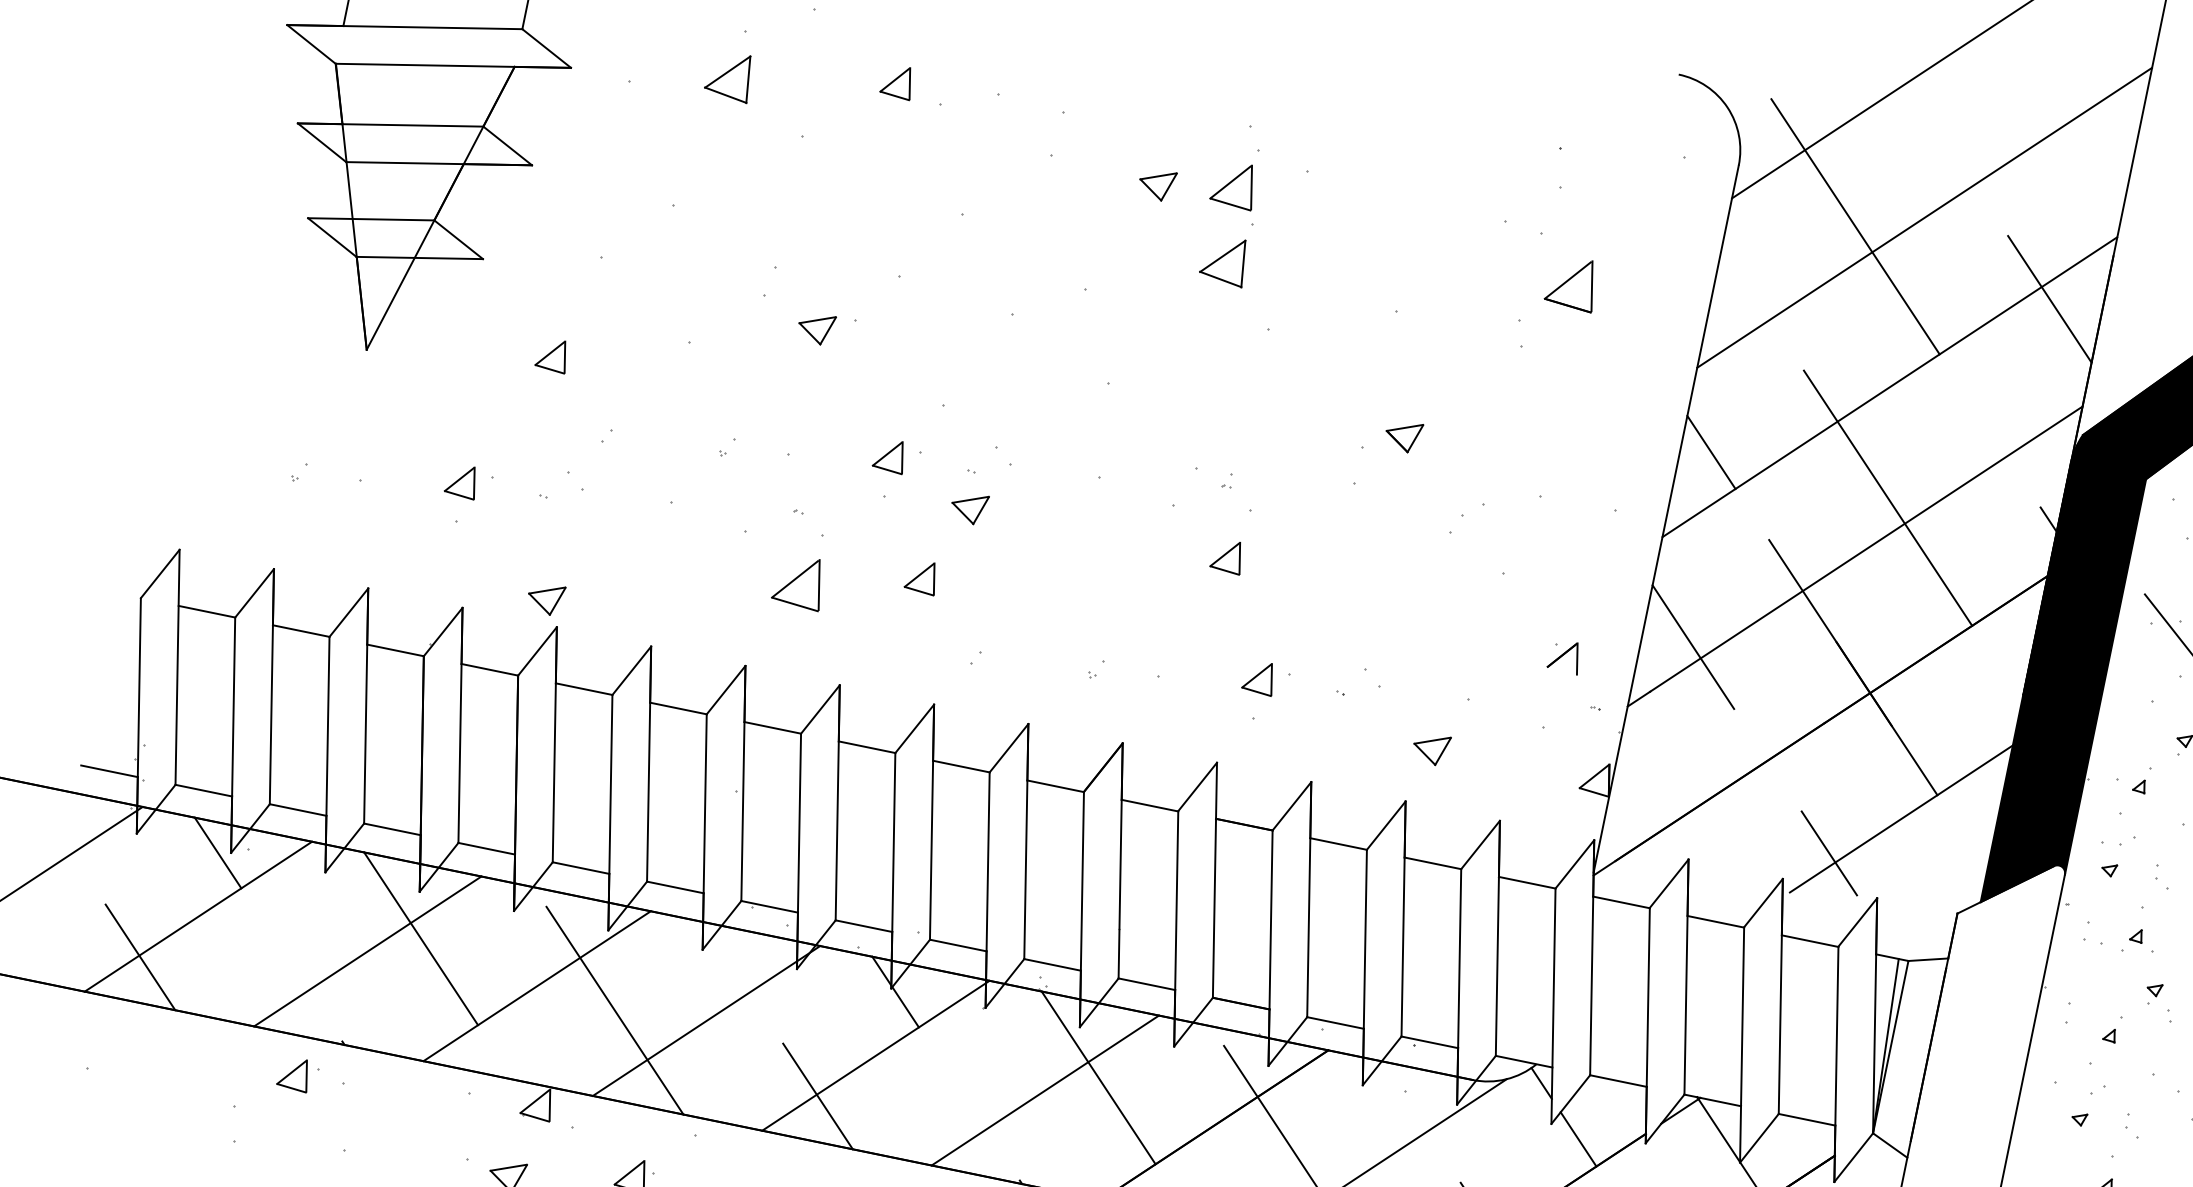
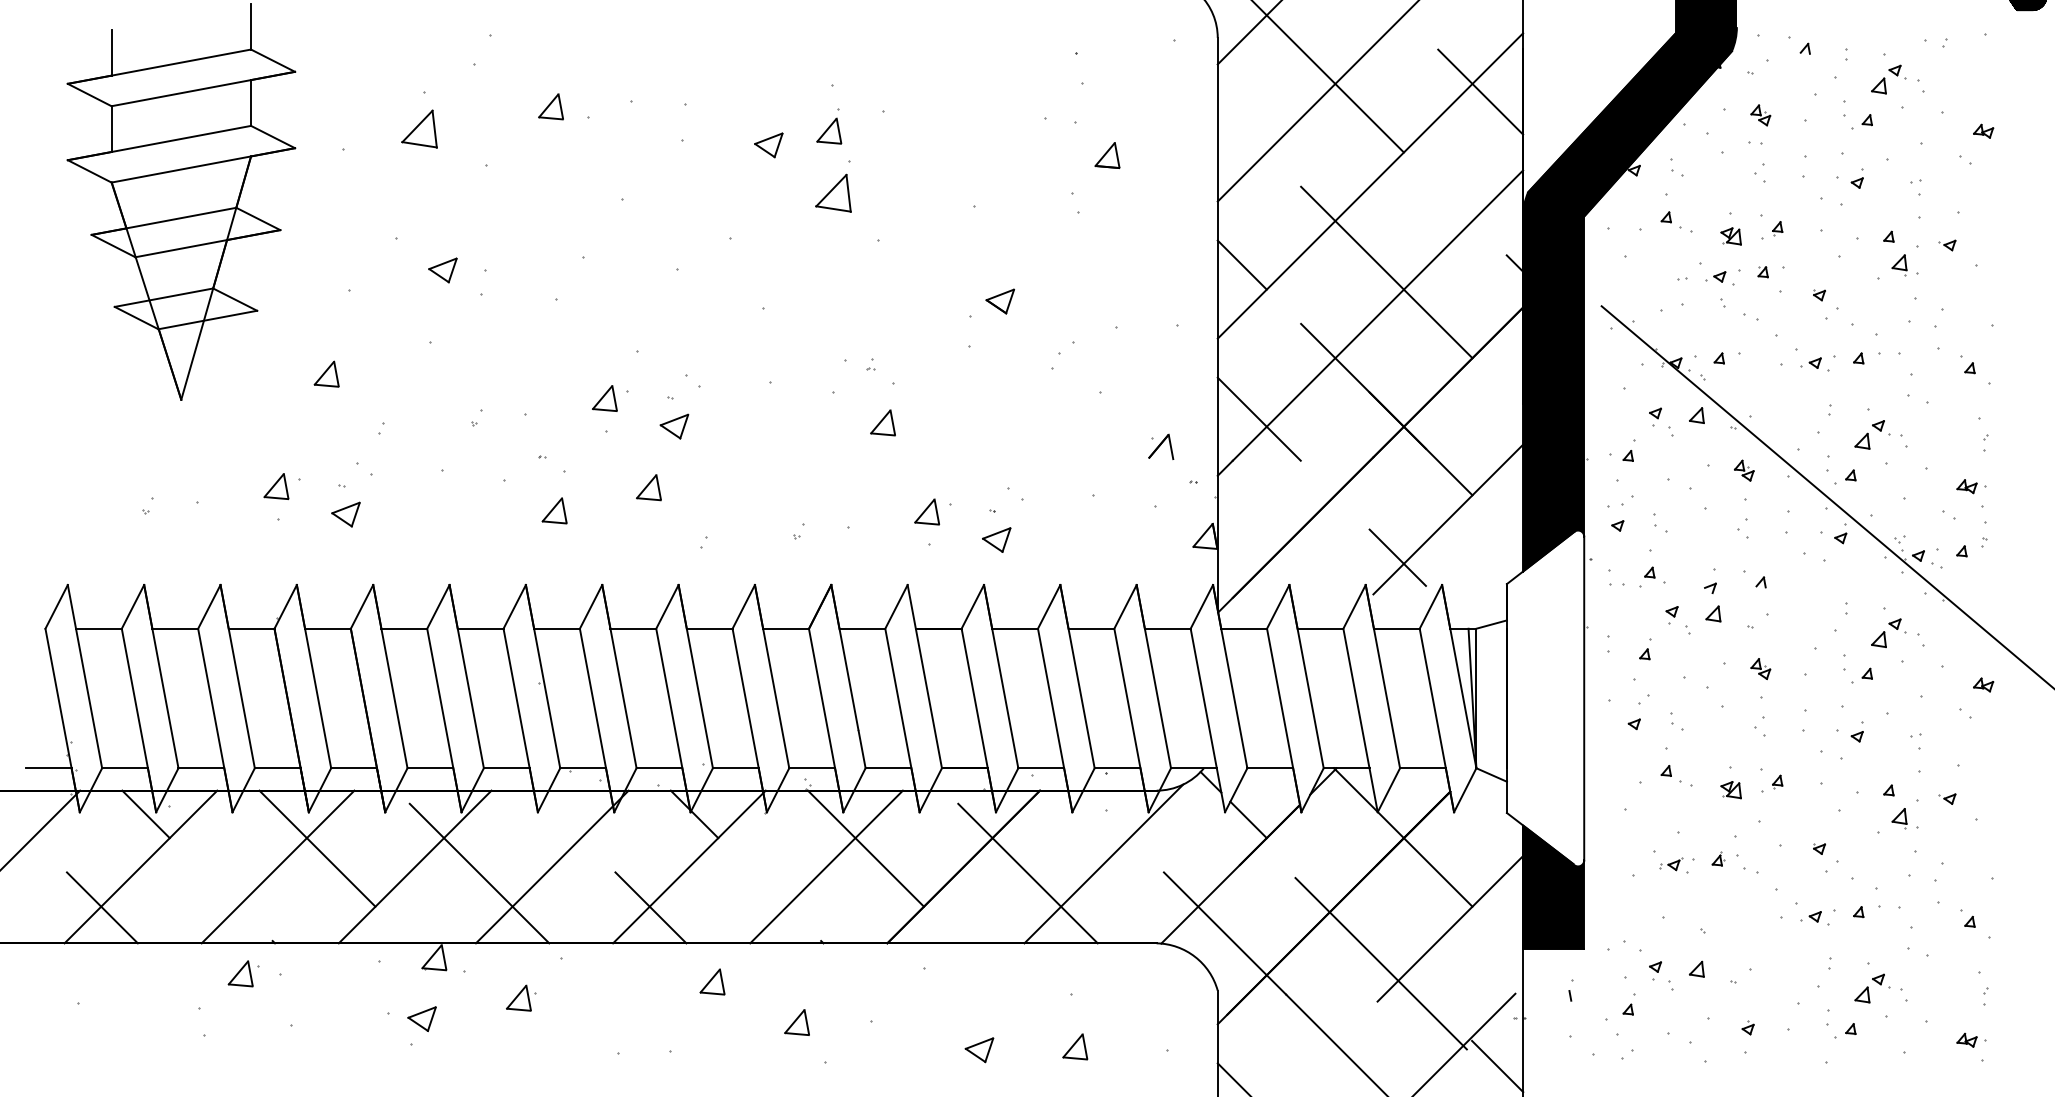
part: (1236, 176) -> (829, 126), size x0.71
part: (1572, 282) -> (1107, 155), size x0.62
part: (815, 328) -> (442, 270), moved
part: (799, 581) -> (554, 510), size x0.62
part: (545, 598) -> (345, 514), moved
part: (1430, 748) -> (996, 539), moved

